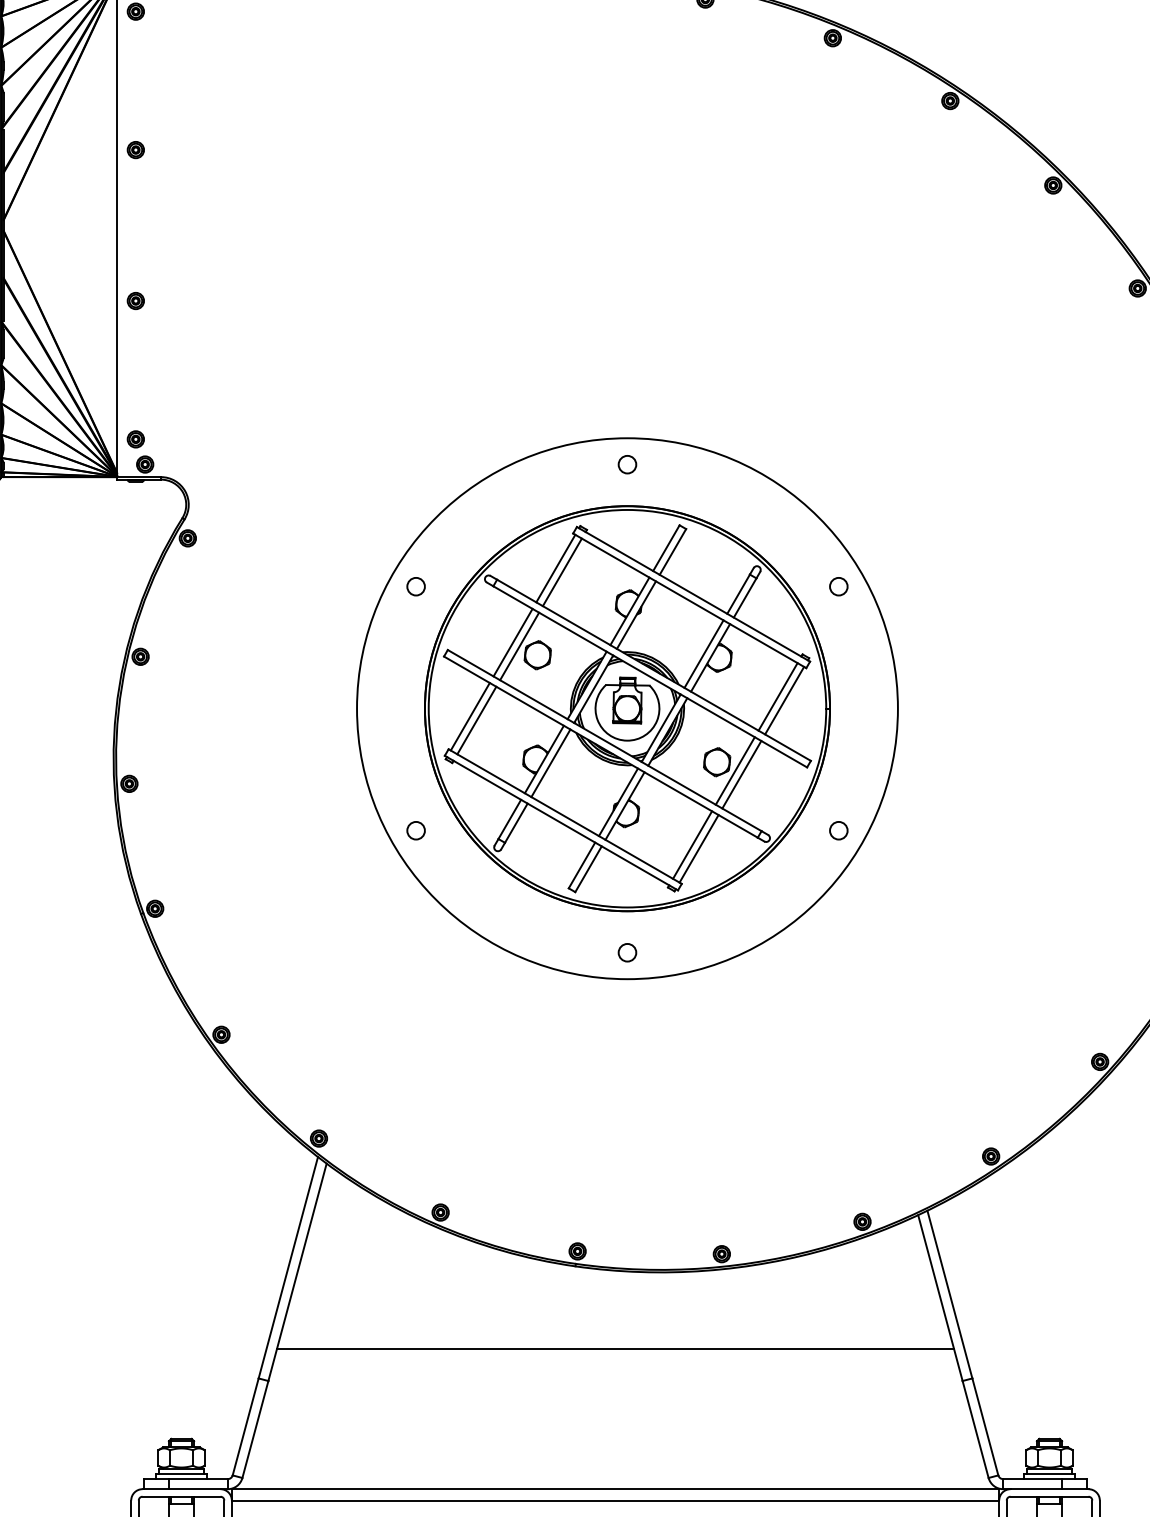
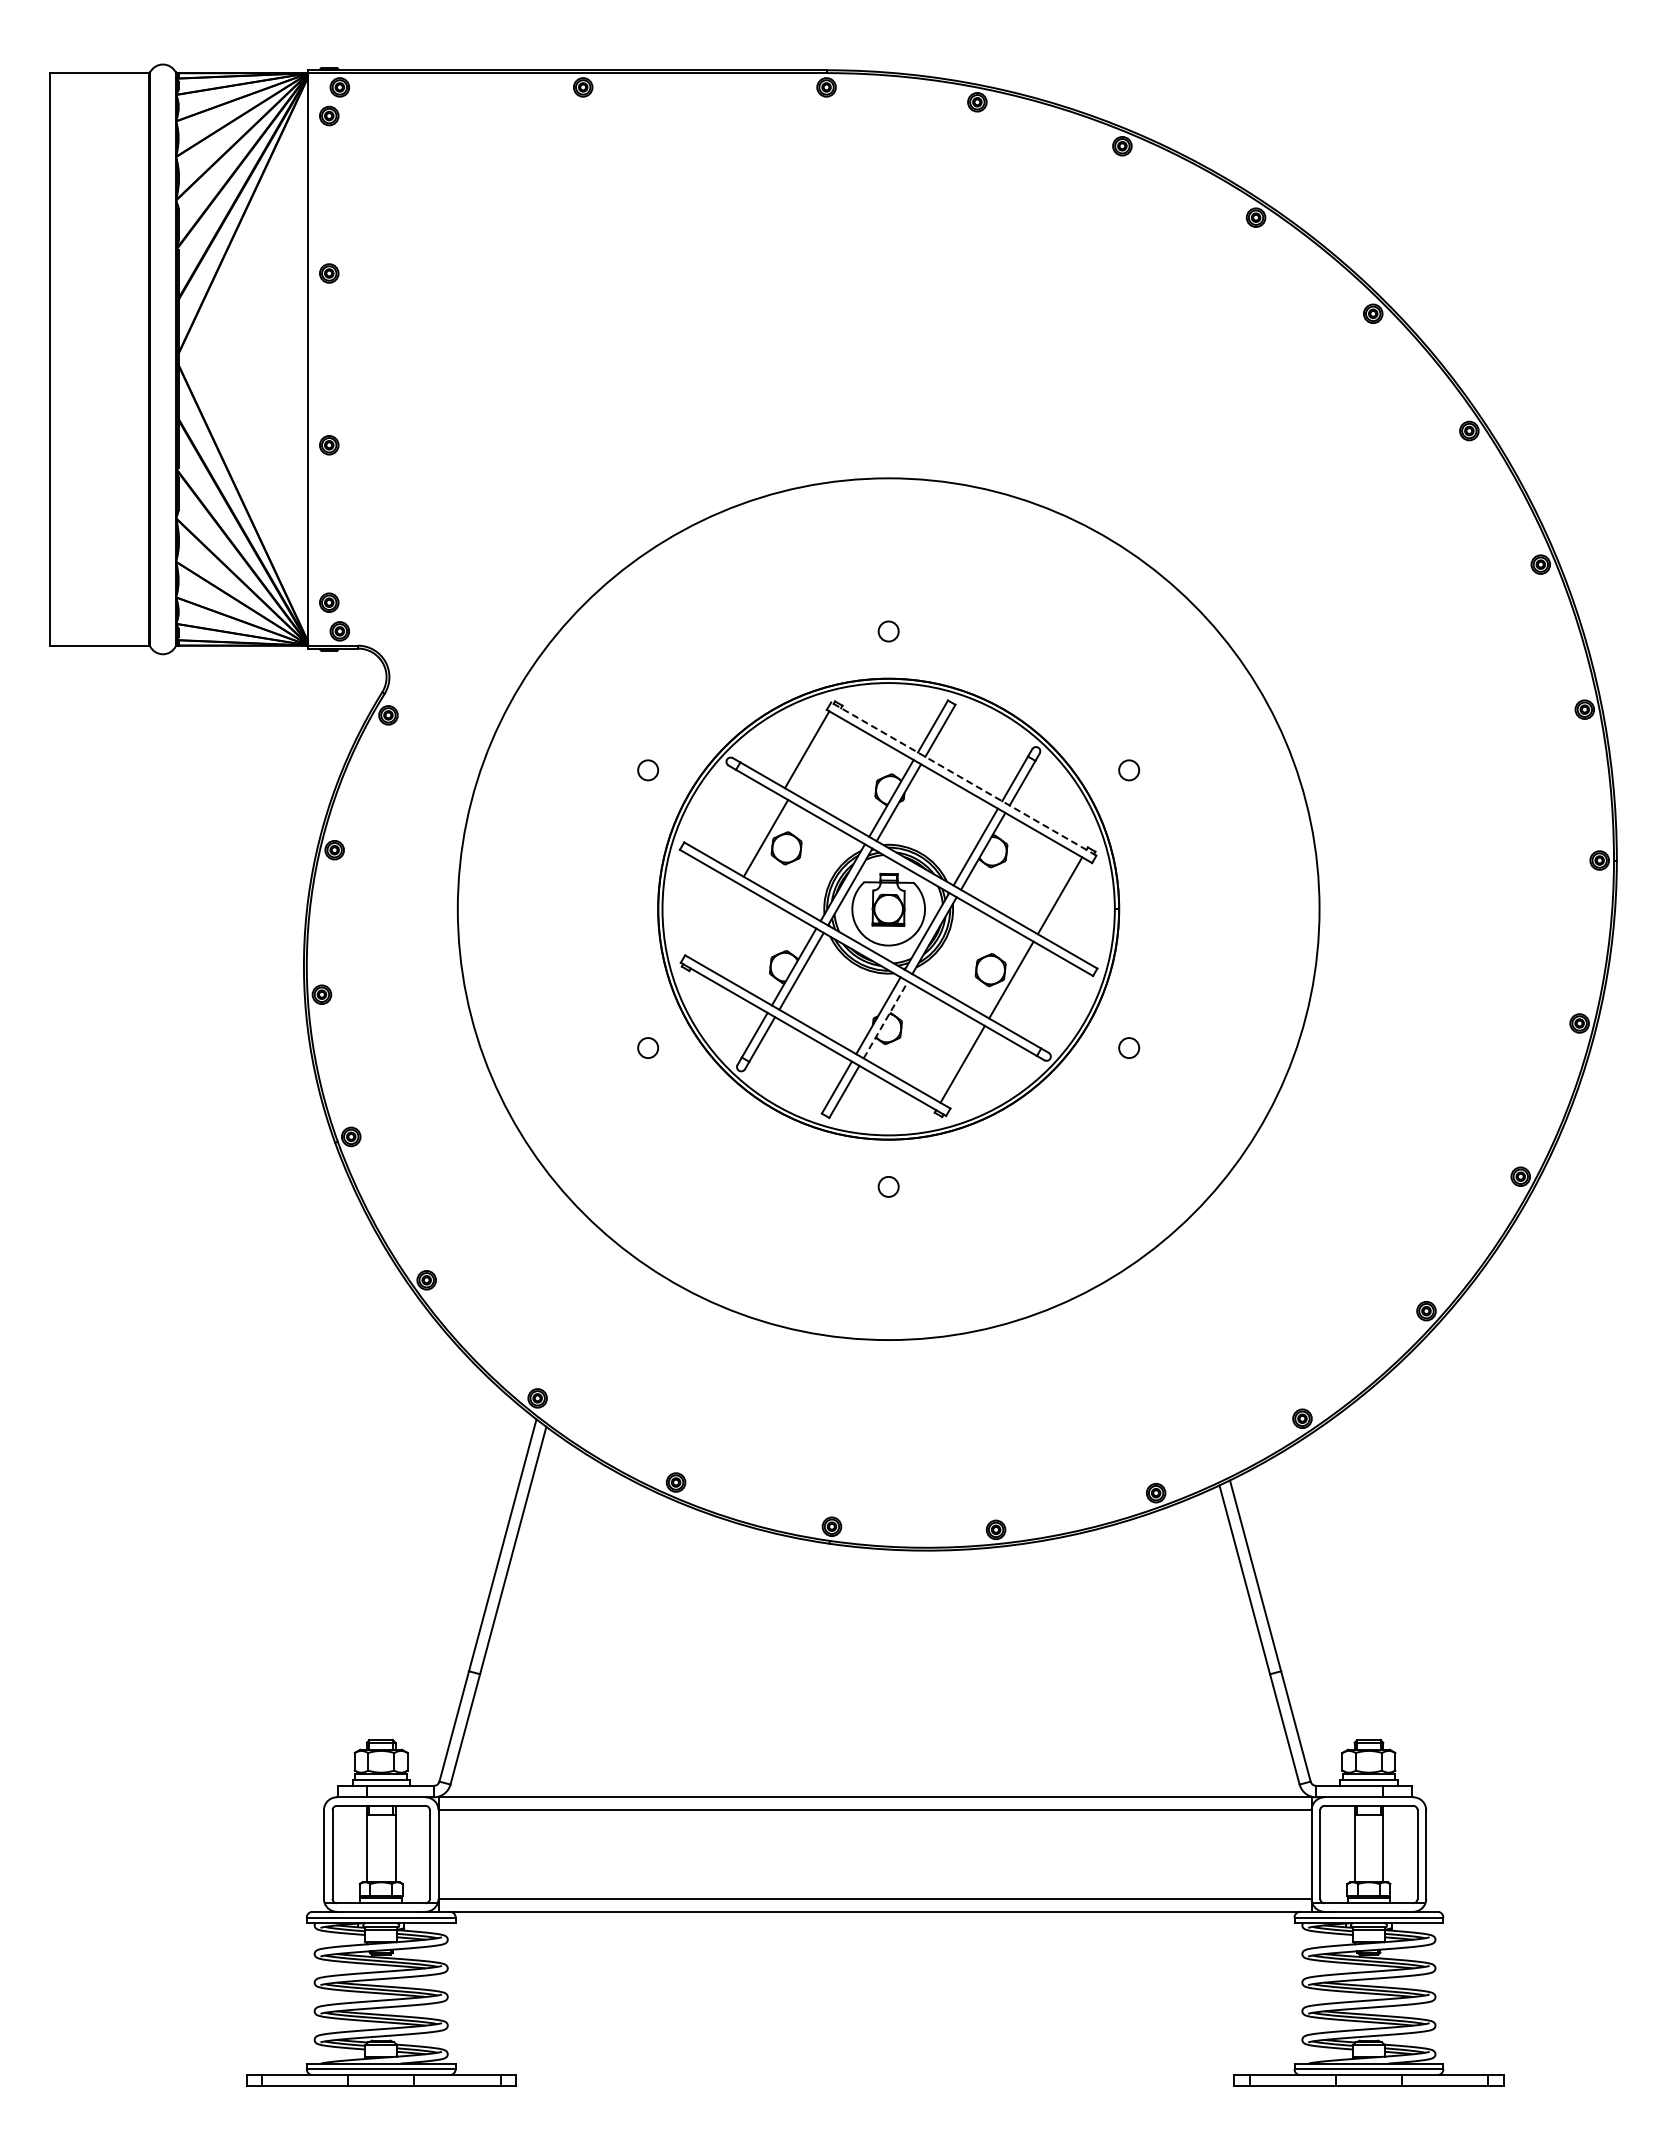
line: (562, 571) -> (814, 753), removed
line: (693, 593) -> (963, 778), solid -> dashed
line: (513, 642) -> (758, 833), removed
line: (784, 700) -> (1067, 899), removed
circle: (627, 708) -> (888, 908), size x1.4
line: (470, 716) -> (709, 917), removed
line: (477, 720) -> (717, 922), removed
line: (741, 774) -> (1018, 983), removed
line: (625, 805) -> (886, 1019), solid -> dashed
line: (698, 848) -> (969, 1068), removed
line: (615, 1348) -> (874, 1637), removed

